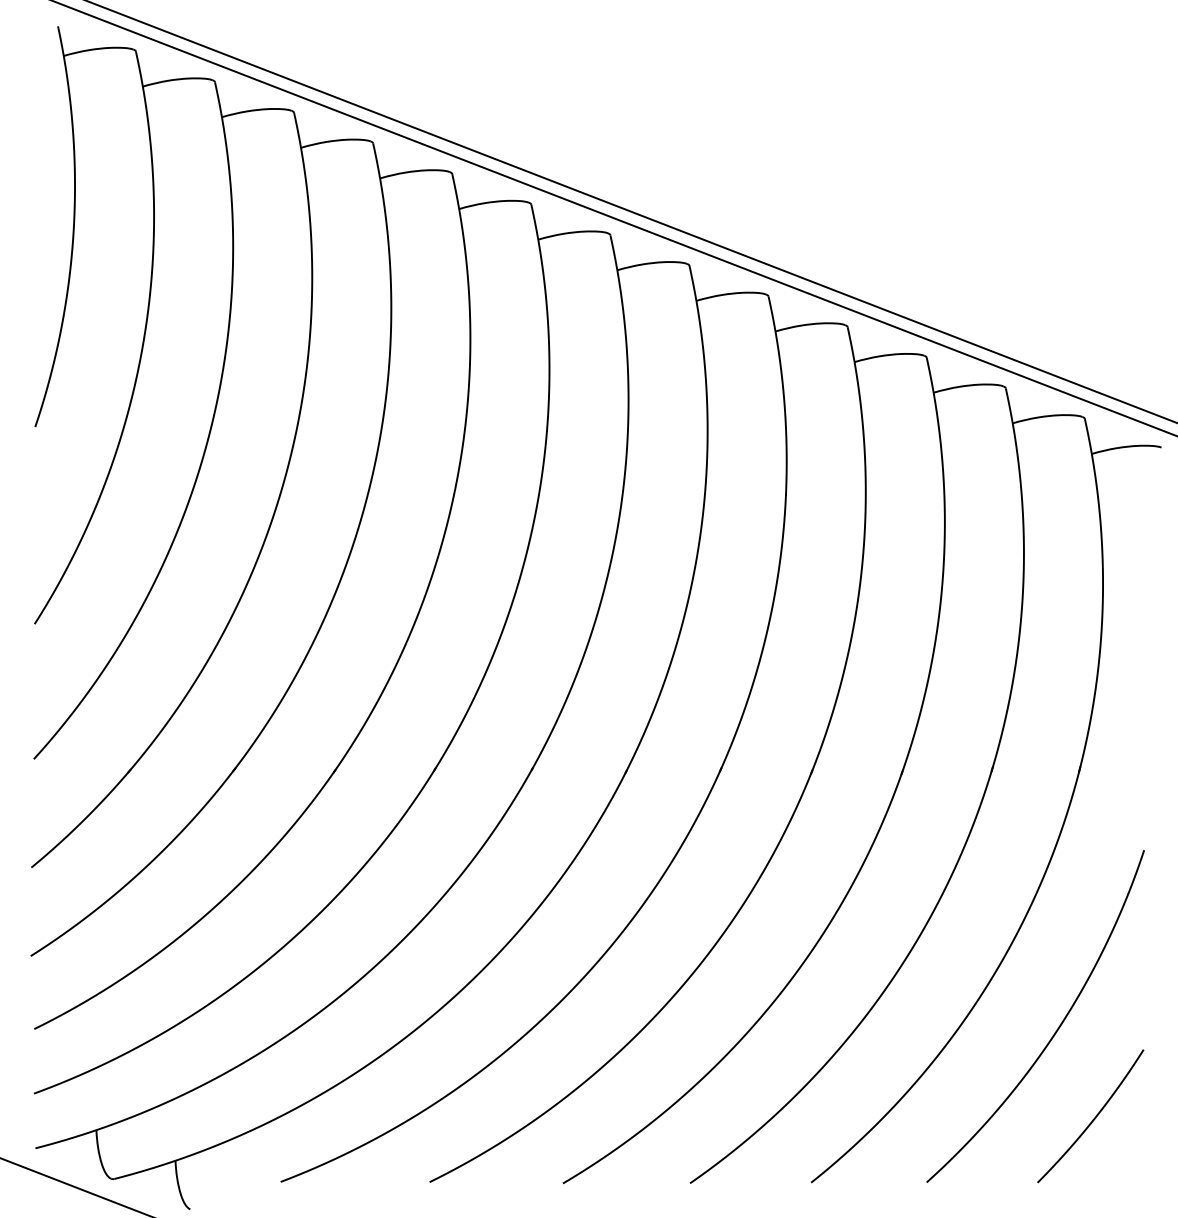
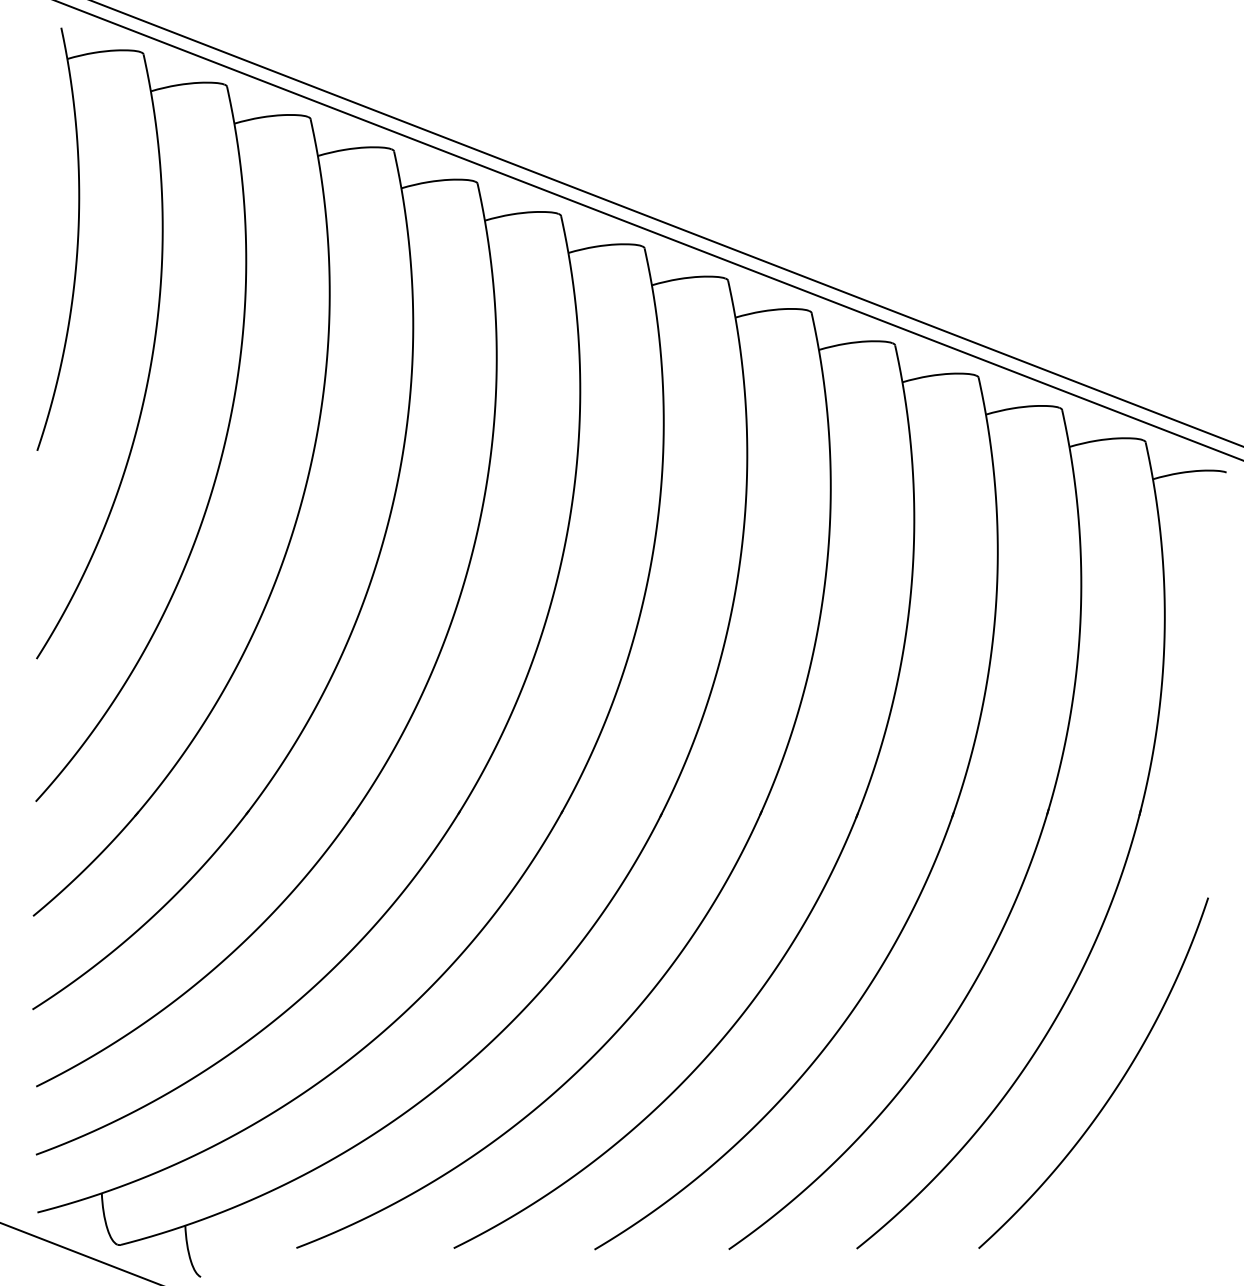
curve: (1093, 1118) -> (1154, 1181), removed

